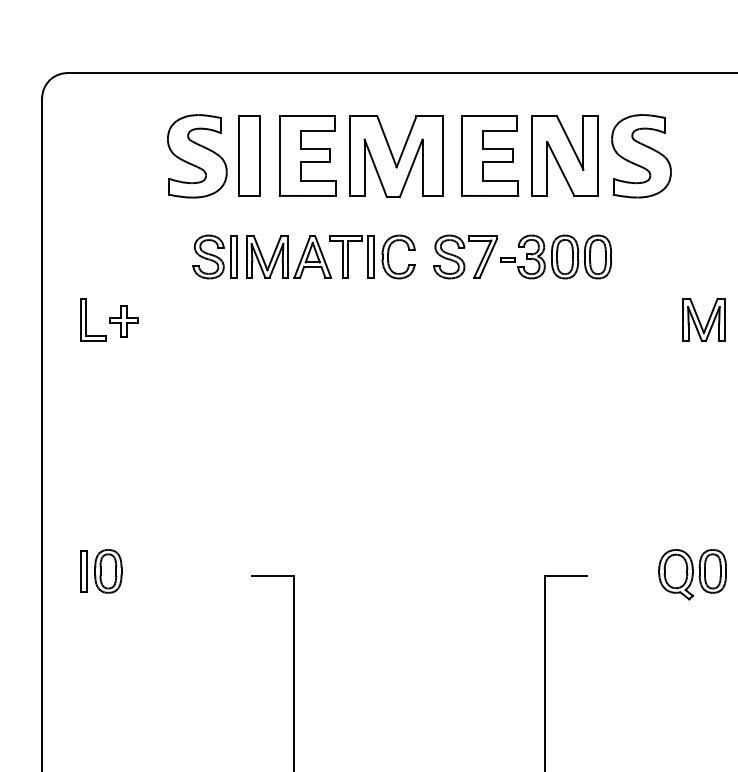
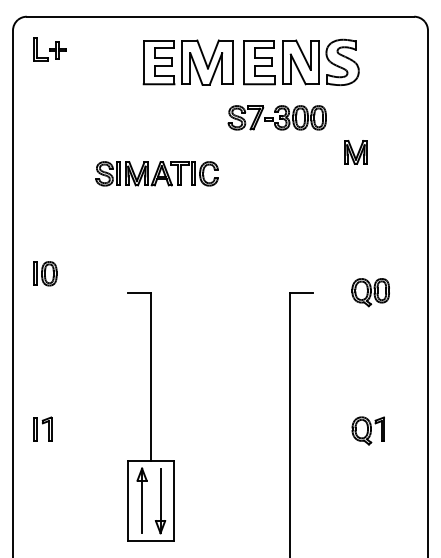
part: (213, 156) -> (107, 62), removed
part: (303, 256) -> (156, 173), moved
part: (108, 319) -> (49, 49), moved
part: (703, 319) -> (355, 152), moved
part: (101, 570) -> (45, 273), moved

